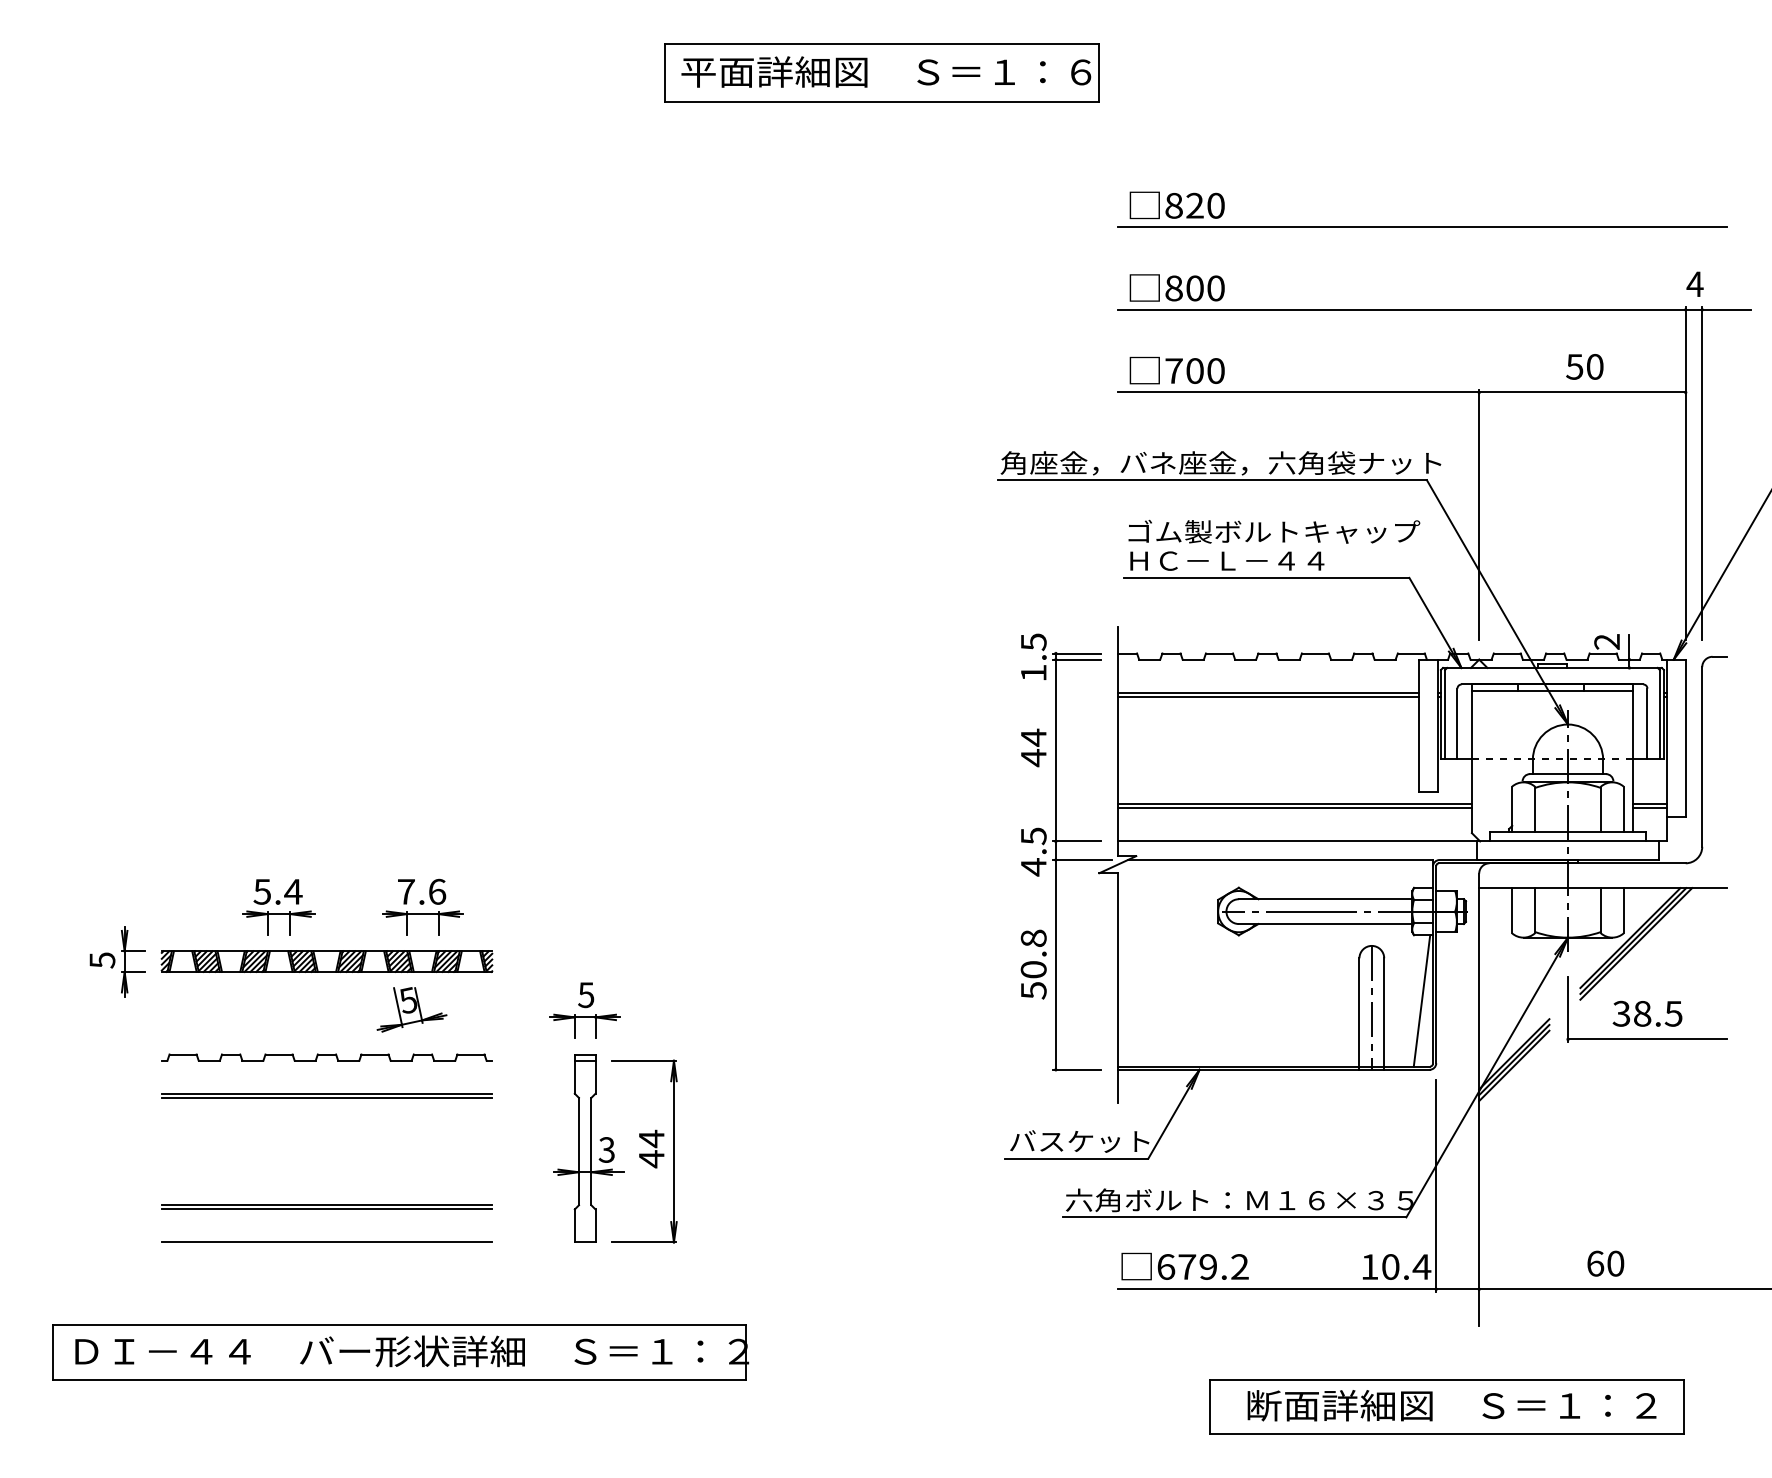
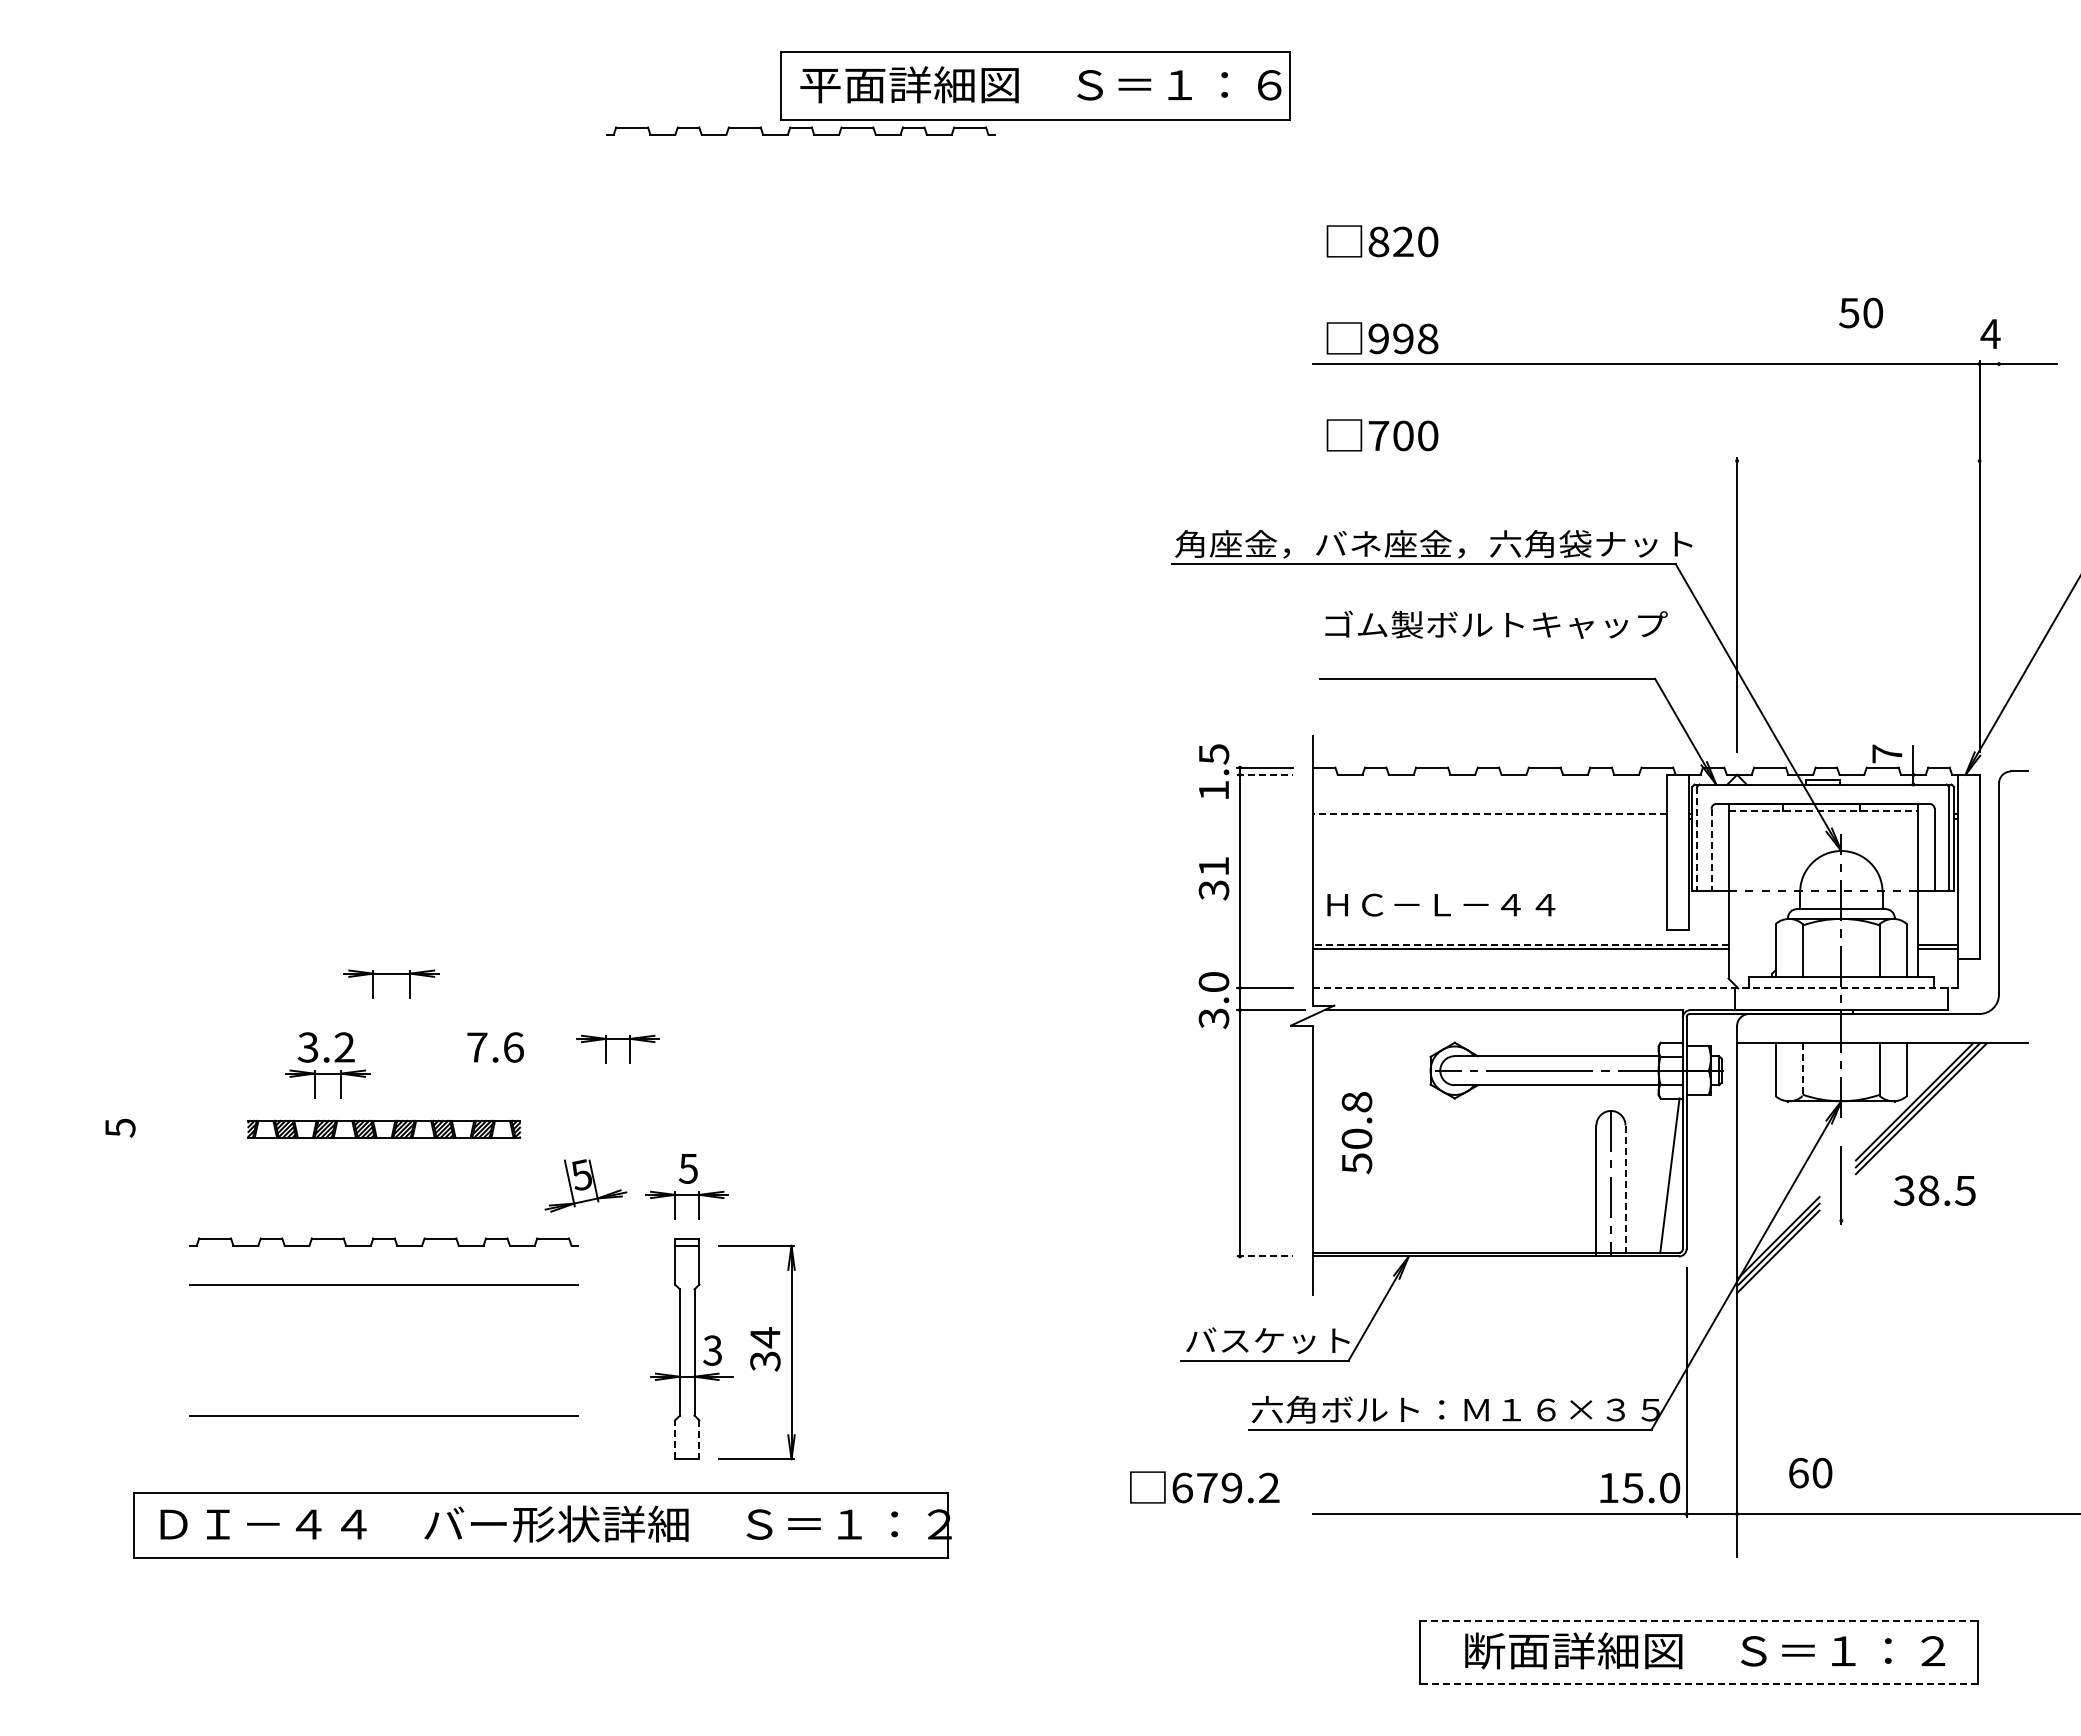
part: (681, 110) -> (800, 130), added
line: (1422, 227) -> (1670, 267), removed
text: (1195, 288) -> (1403, 338), 800 -> 998
text: (1584, 366) -> (1860, 312), moved
line: (1401, 392) -> (1645, 461), removed
line: (1701, 473) -> (1998, 556), removed
text: (1227, 560) -> (1441, 904), moved
text: (1607, 641) -> (1887, 753), 2 -> 7
line: (1077, 659) -> (1265, 774), solid -> dashed
line: (1552, 690) -> (1823, 811), solid -> dashed
line: (1268, 692) -> (1489, 813), solid -> dashed
line: (1268, 696) -> (1489, 818), removed
line: (1444, 714) -> (1696, 839), solid -> dashed
line: (1457, 724) -> (1711, 850), solid -> dashed
text: (1033, 747) -> (1213, 878), 44 -> 31
line: (1294, 804) -> (1520, 944), solid -> dashed
line: (1392, 841) -> (1635, 988), solid -> dashed
text: (1033, 851) -> (1213, 1000), 4.5 -> 3.0
part: (525, 885) -> (617, 1039), added
text: (277, 891) -> (326, 1047), 5.4 -> 3.2
line: (1534, 910) -> (1802, 1069), solid -> dashed
part: (422, 914) -> (391, 974), moved
part: (124, 961) -> (146, 1129), removed
part: (327, 961) -> (384, 1129), size x0.7
text: (1033, 965) -> (1356, 1133), moved
part: (411, 1009) -> (585, 1185), moved
line: (1384, 1014) -> (1625, 1191), solid -> dashed
line: (1647, 1039) -> (1934, 1220), removed
line: (1077, 1069) -> (1265, 1256), solid -> dashed
line: (327, 1097) -> (384, 1289), removed
text: (651, 1159) -> (765, 1361), 44 -> 34
line: (327, 1209) -> (384, 1420), removed
line: (575, 1225) -> (675, 1439), solid -> dashed
line: (595, 1226) -> (699, 1440), solid -> dashed
line: (327, 1242) -> (384, 1459), removed
text: (1605, 1264) -> (1810, 1473), moved
text: (1184, 1266) -> (1204, 1487), moved
text: (1406, 1266) -> (1651, 1487), 10.4 -> 15.0
part: (400, 1352) -> (542, 1525), moved
line: (1447, 1379) -> (1699, 1620), solid -> dashed
line: (1447, 1433) -> (1699, 1683), solid -> dashed

